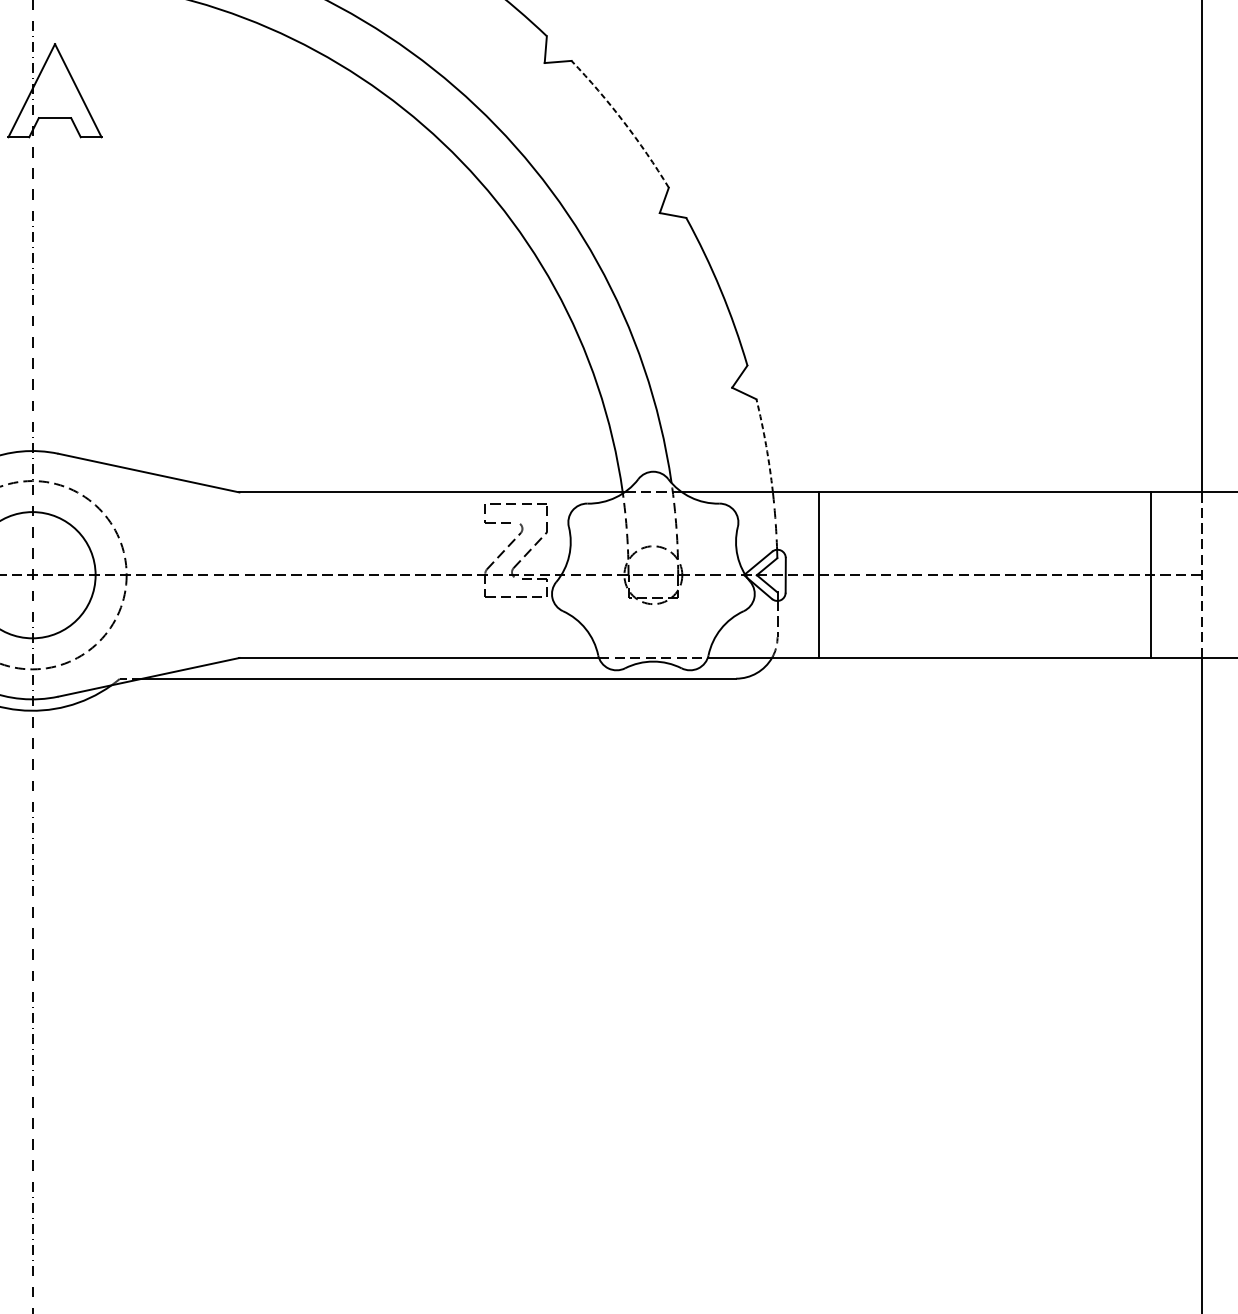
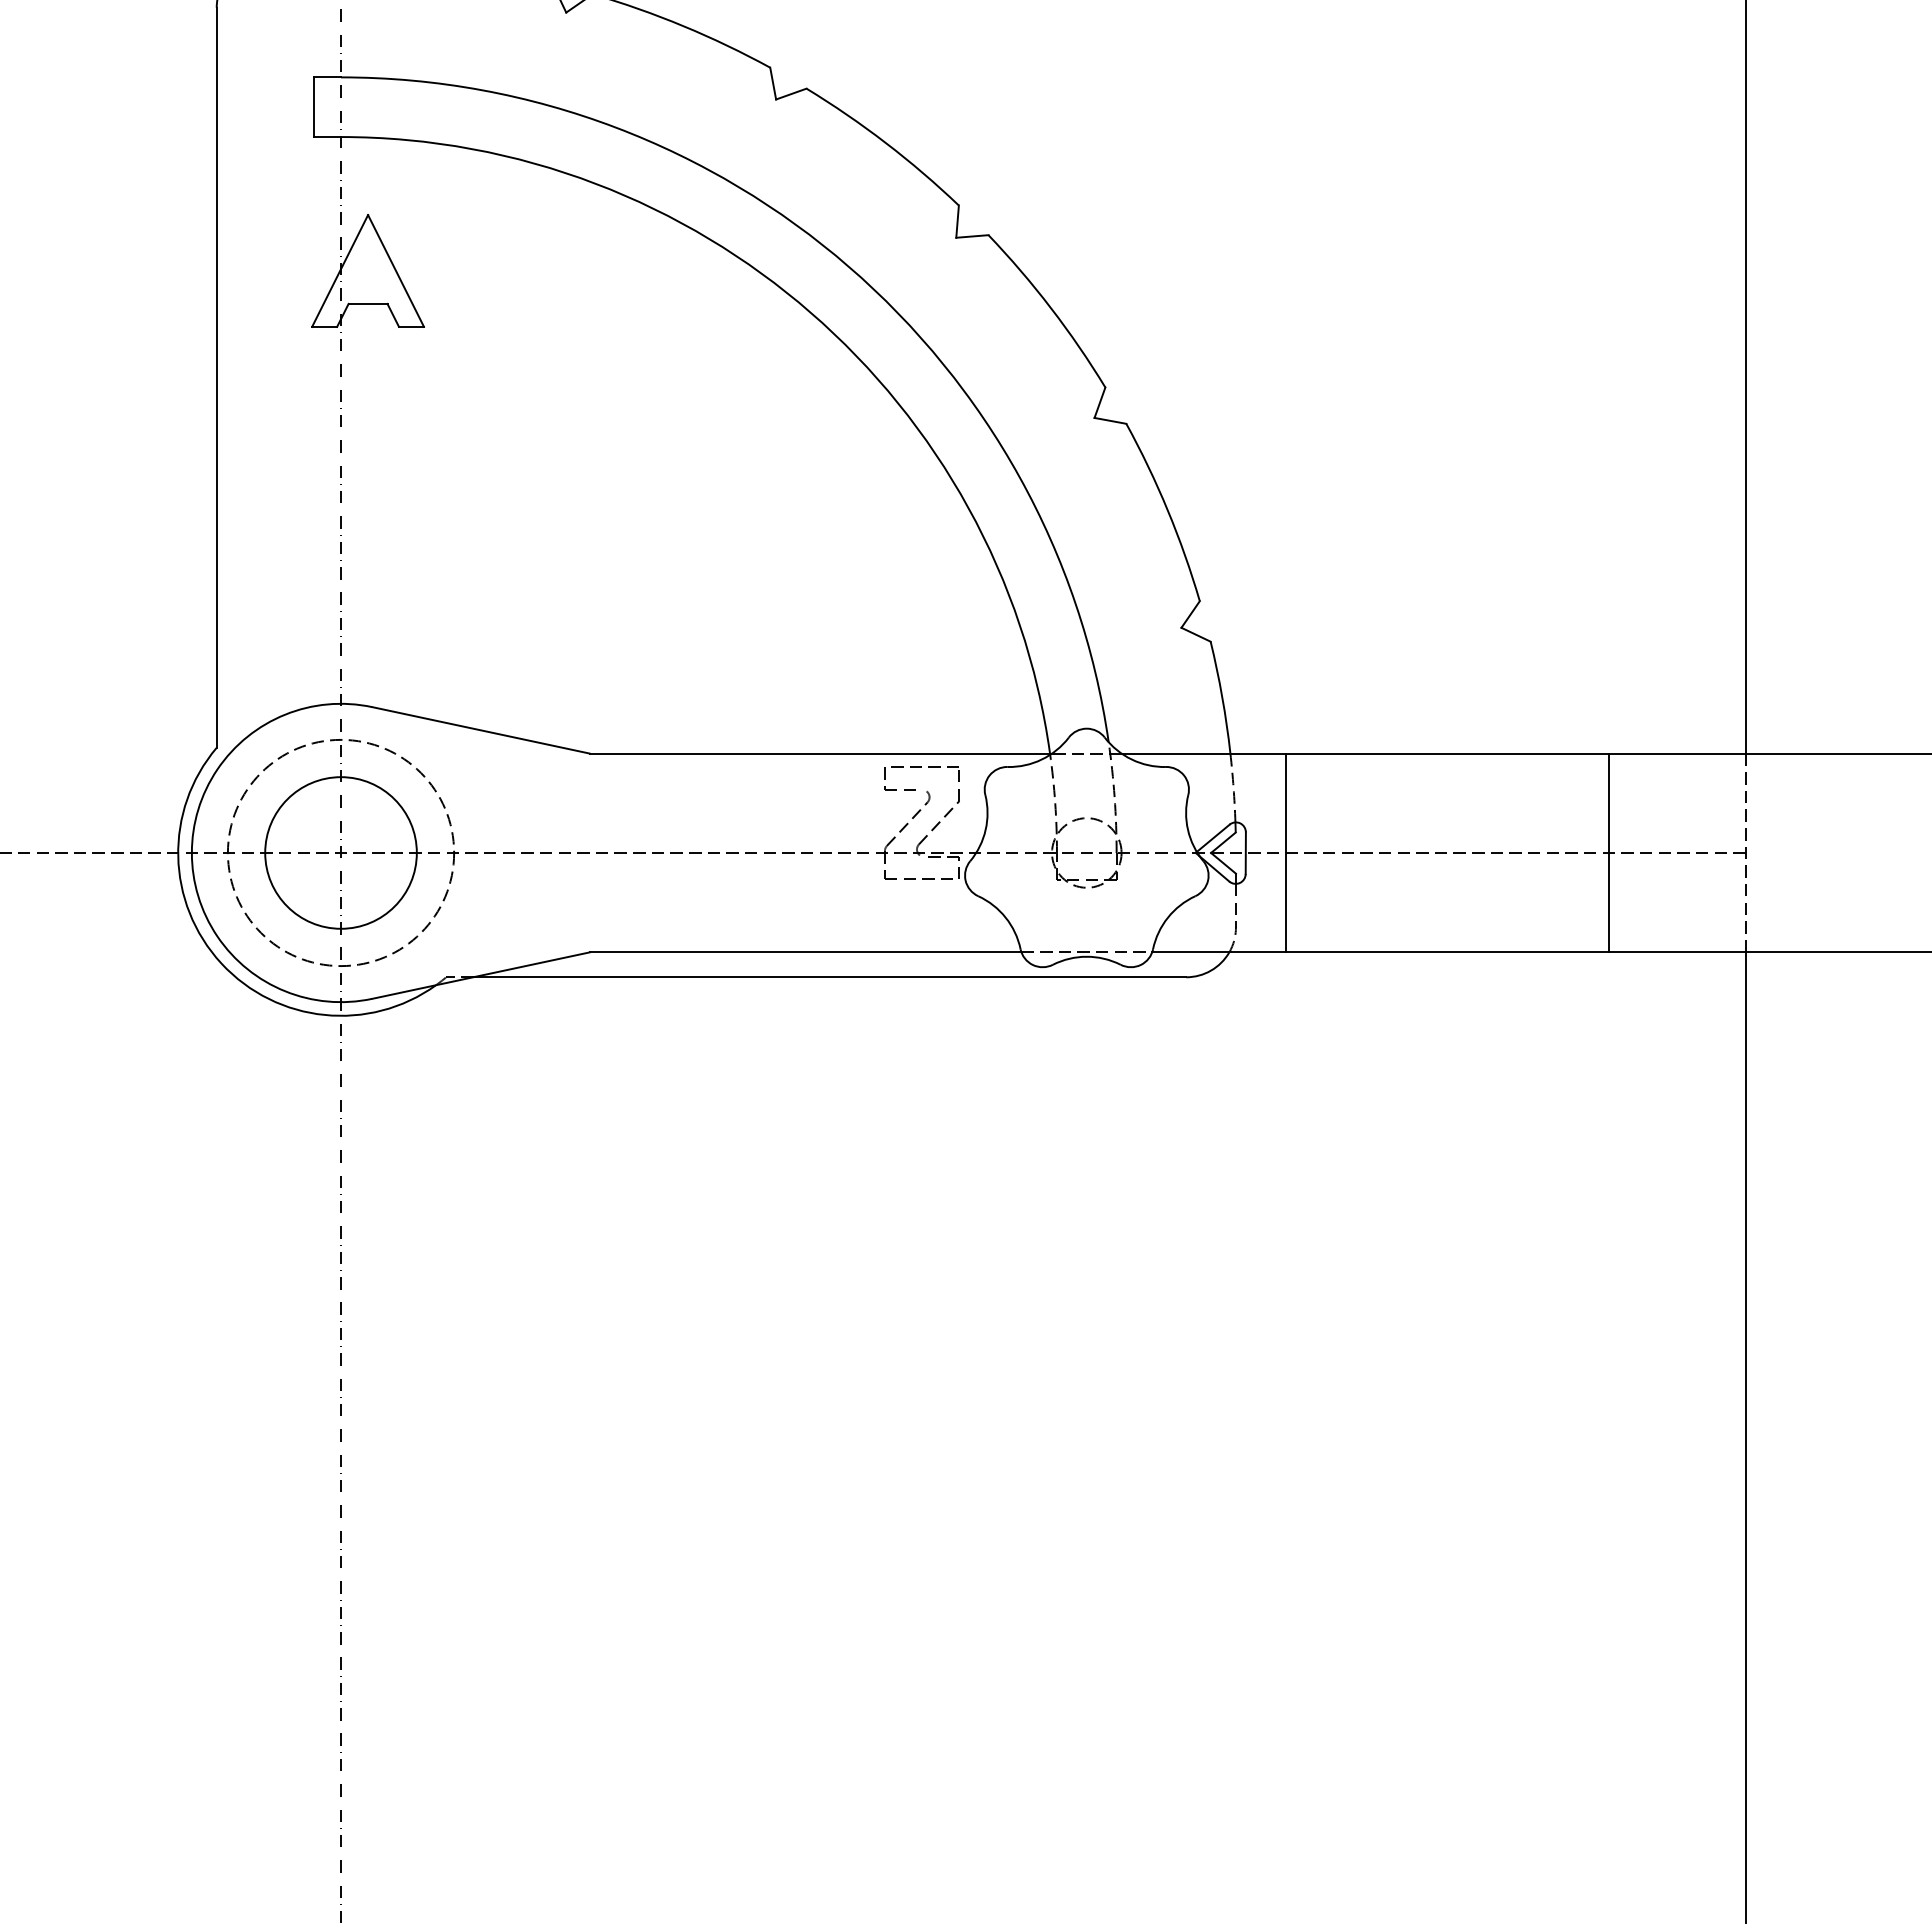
arc: (623, 121) -> (1051, 308), dashed -> solid
arc: (766, 445) -> (1222, 697), dashed -> solid
line: (1150, 574) -> (1608, 852), moved

